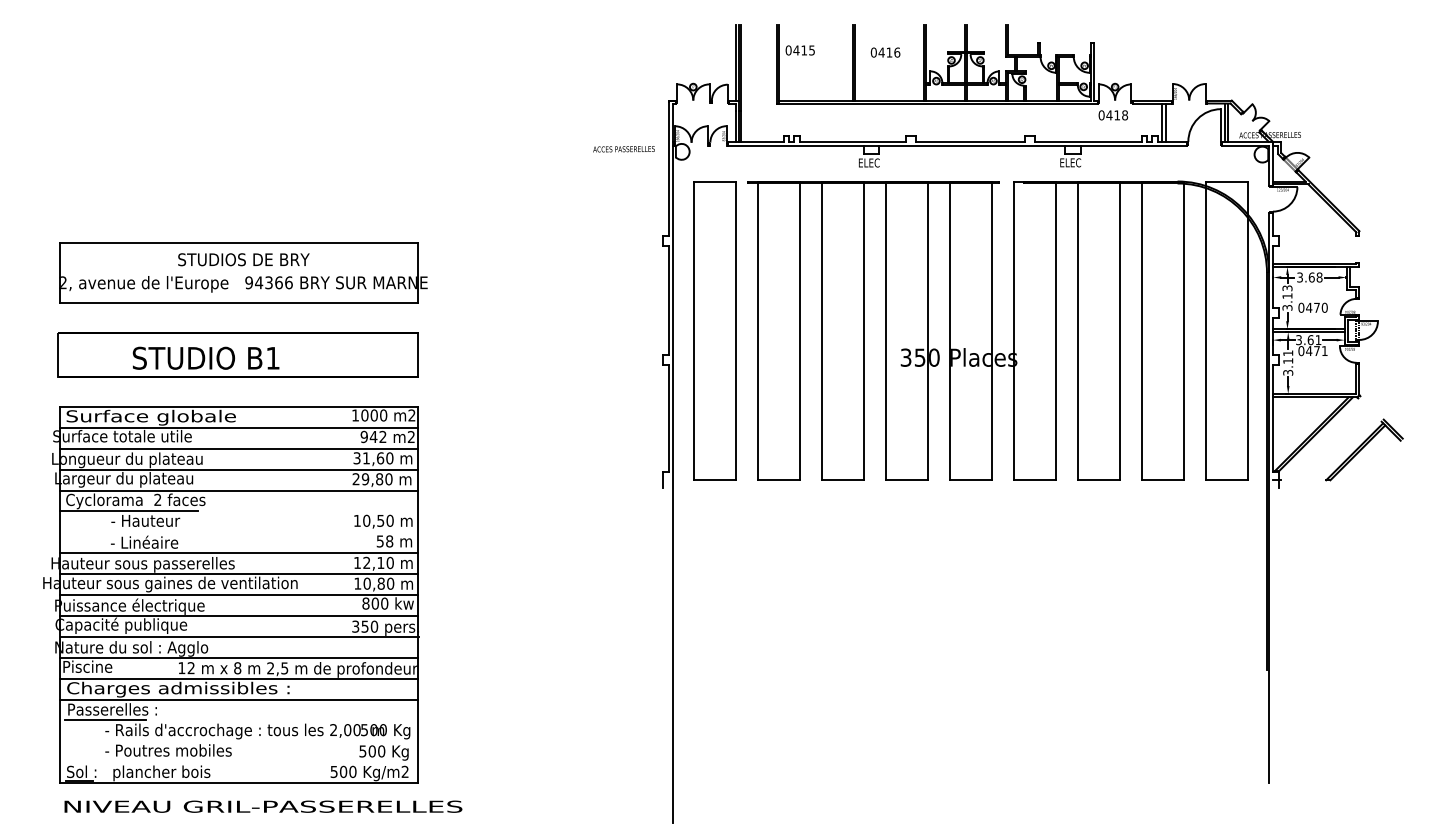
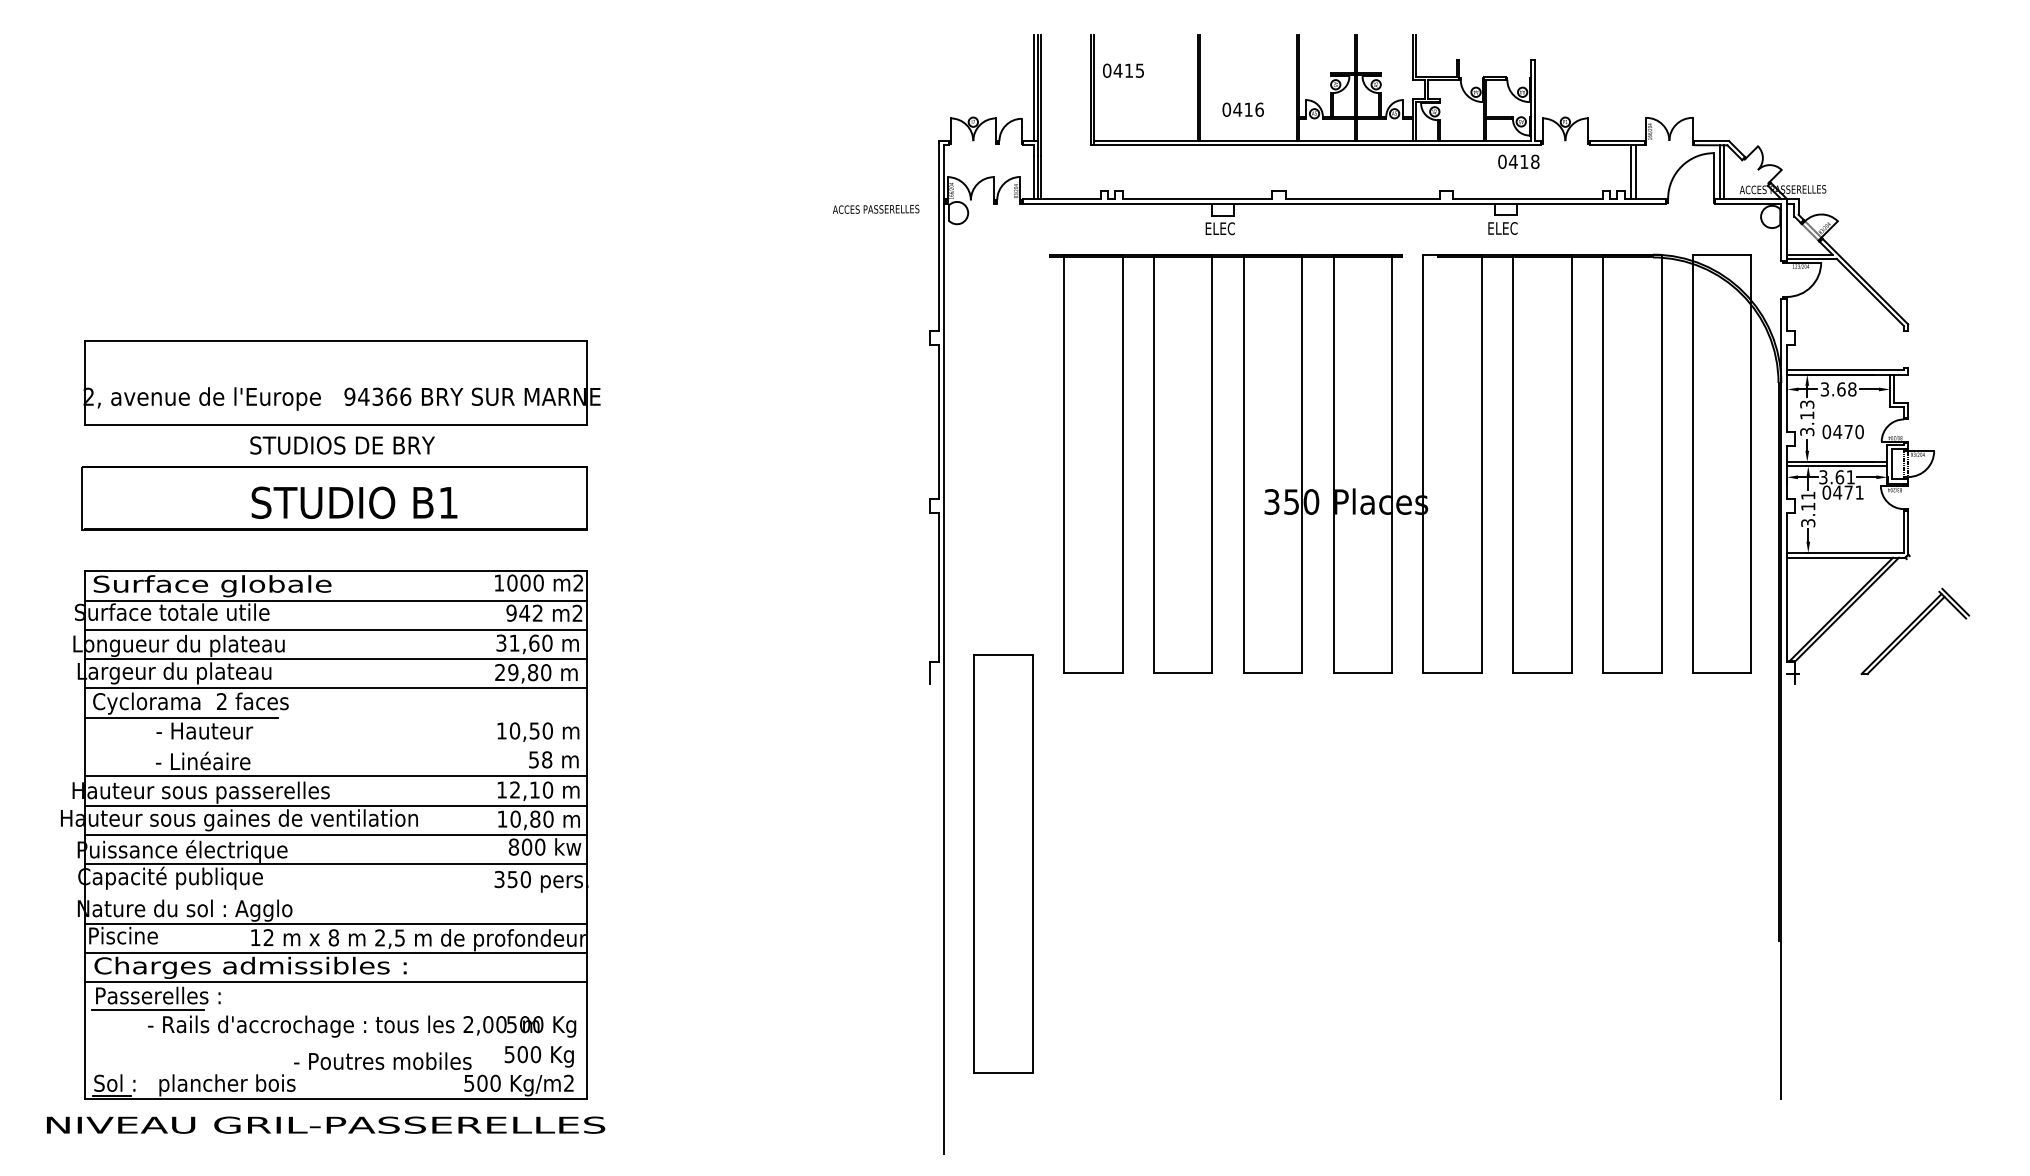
text: (885, 52) -> (1242, 109), moved
text: (1113, 115) -> (1518, 161), moved
text: (243, 259) -> (342, 445), moved
part: (714, 330) -> (1003, 863), moved
text: (206, 358) -> (354, 502), moved
line: (240, 637) -> (337, 894), removed
text: (168, 749) -> (382, 1060), moved
text: (263, 806) -> (326, 1124), moved

